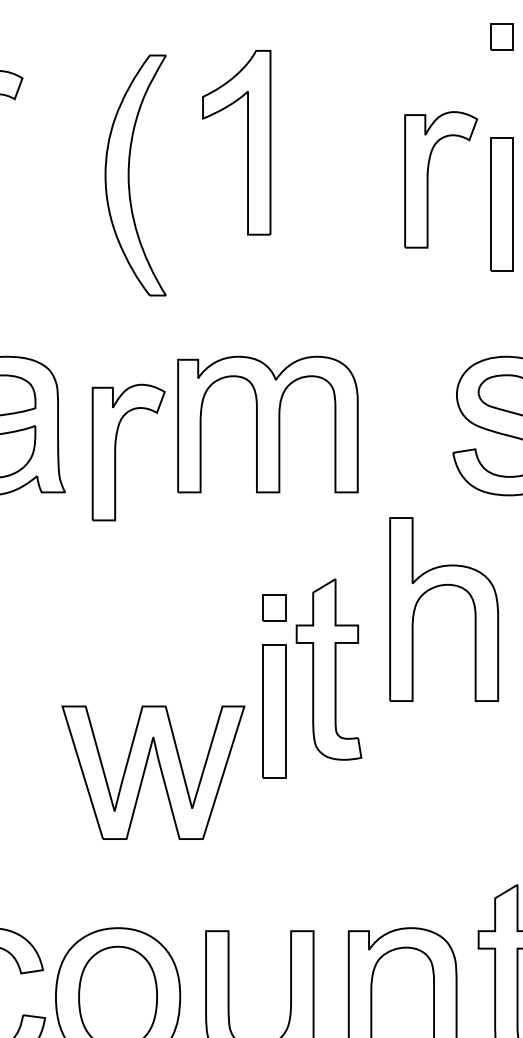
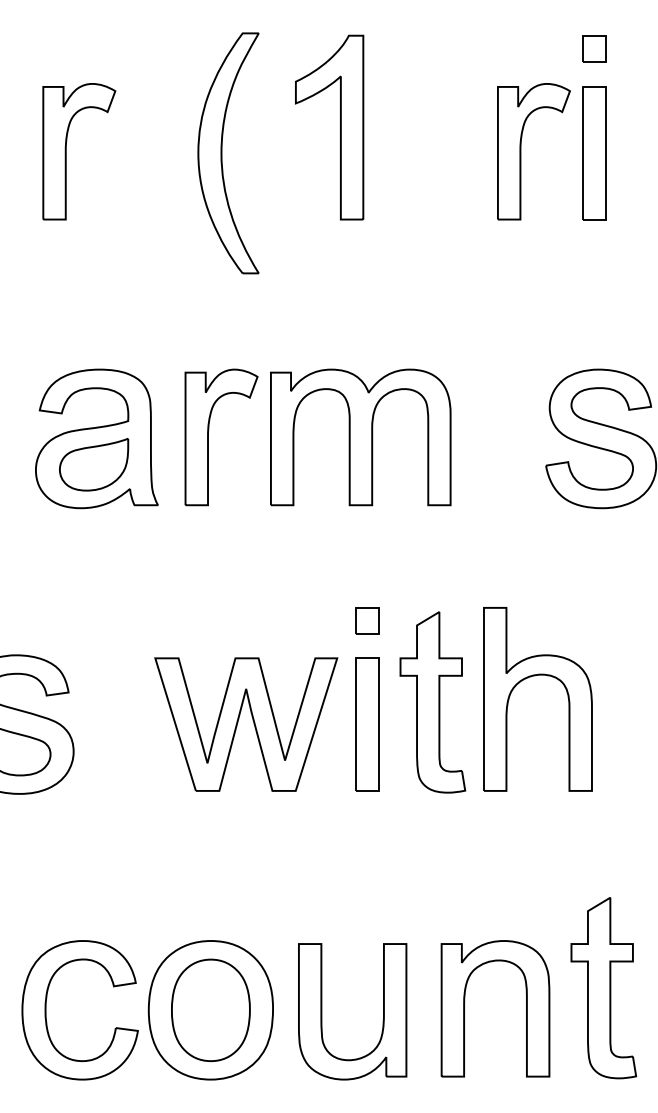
part: (247, 142) -> (340, 127), moved
part: (135, 175) -> (228, 153), moved
part: (428, 179) -> (521, 151), moved
part: (501, 204) -> (594, 153), moved
part: (115, 452) -> (208, 437), moved
part: (434, 588) -> (528, 678), moved
part: (328, 669) -> (432, 702), moved
part: (160, 772) -> (253, 724), moved

